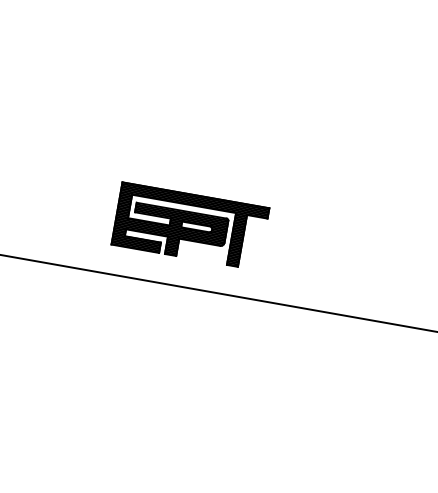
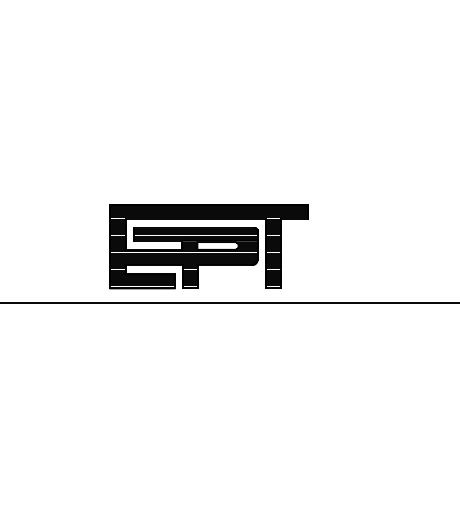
part: (189, 226) -> (208, 246), size x1.43

